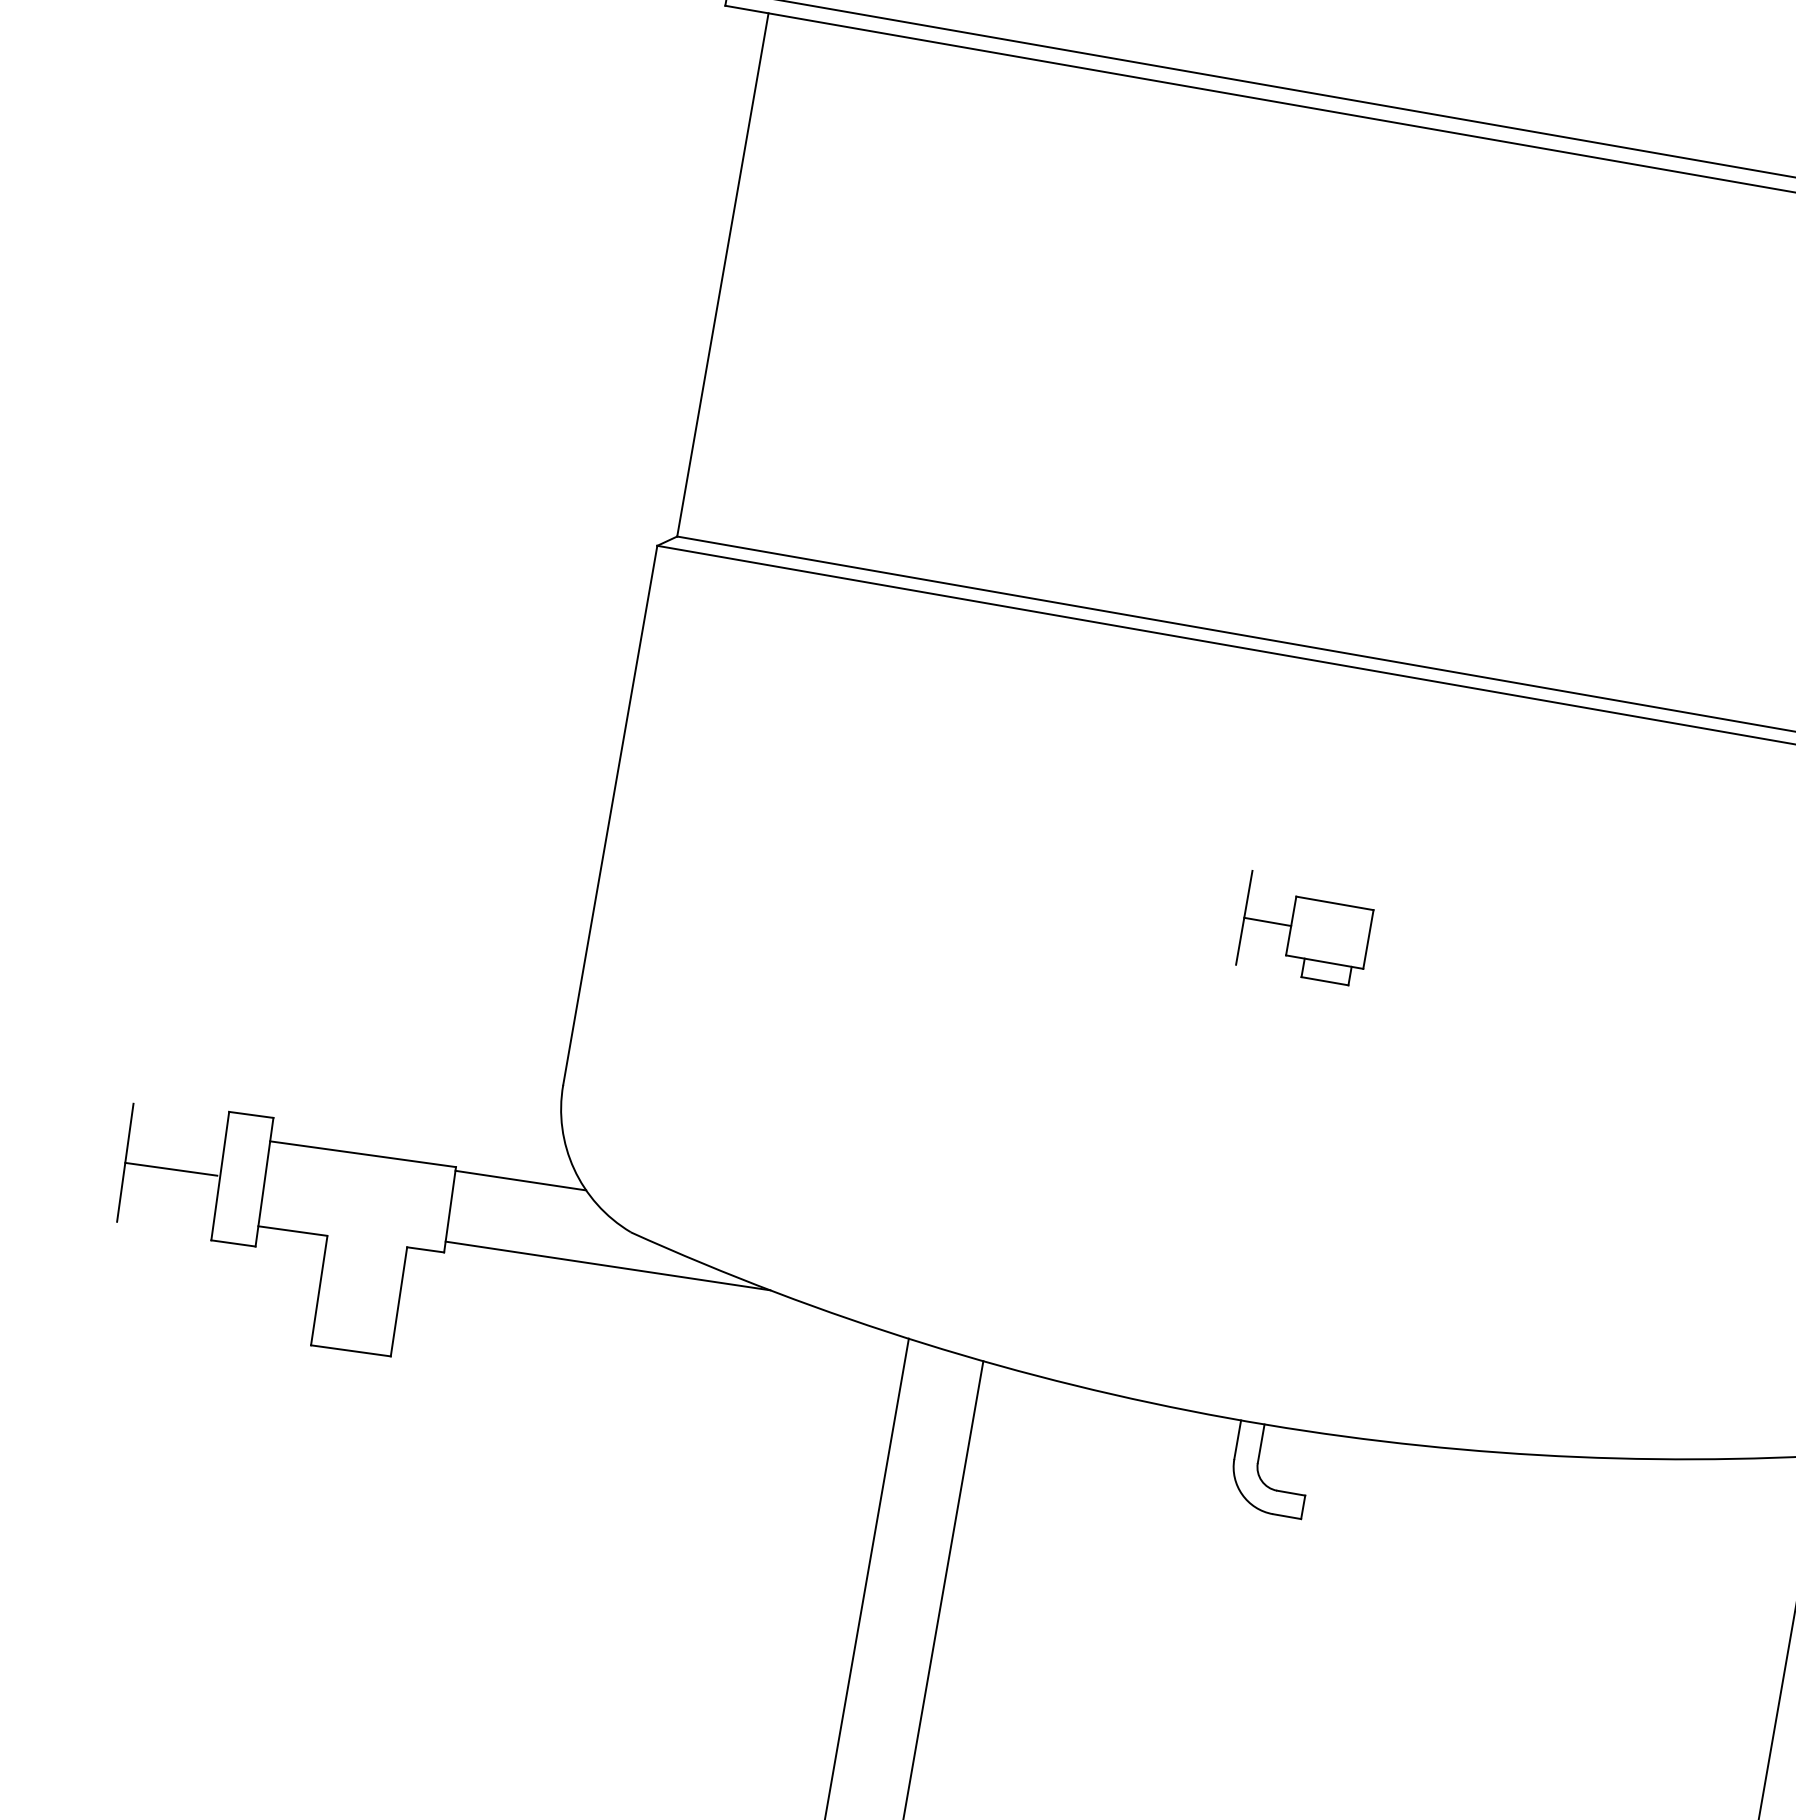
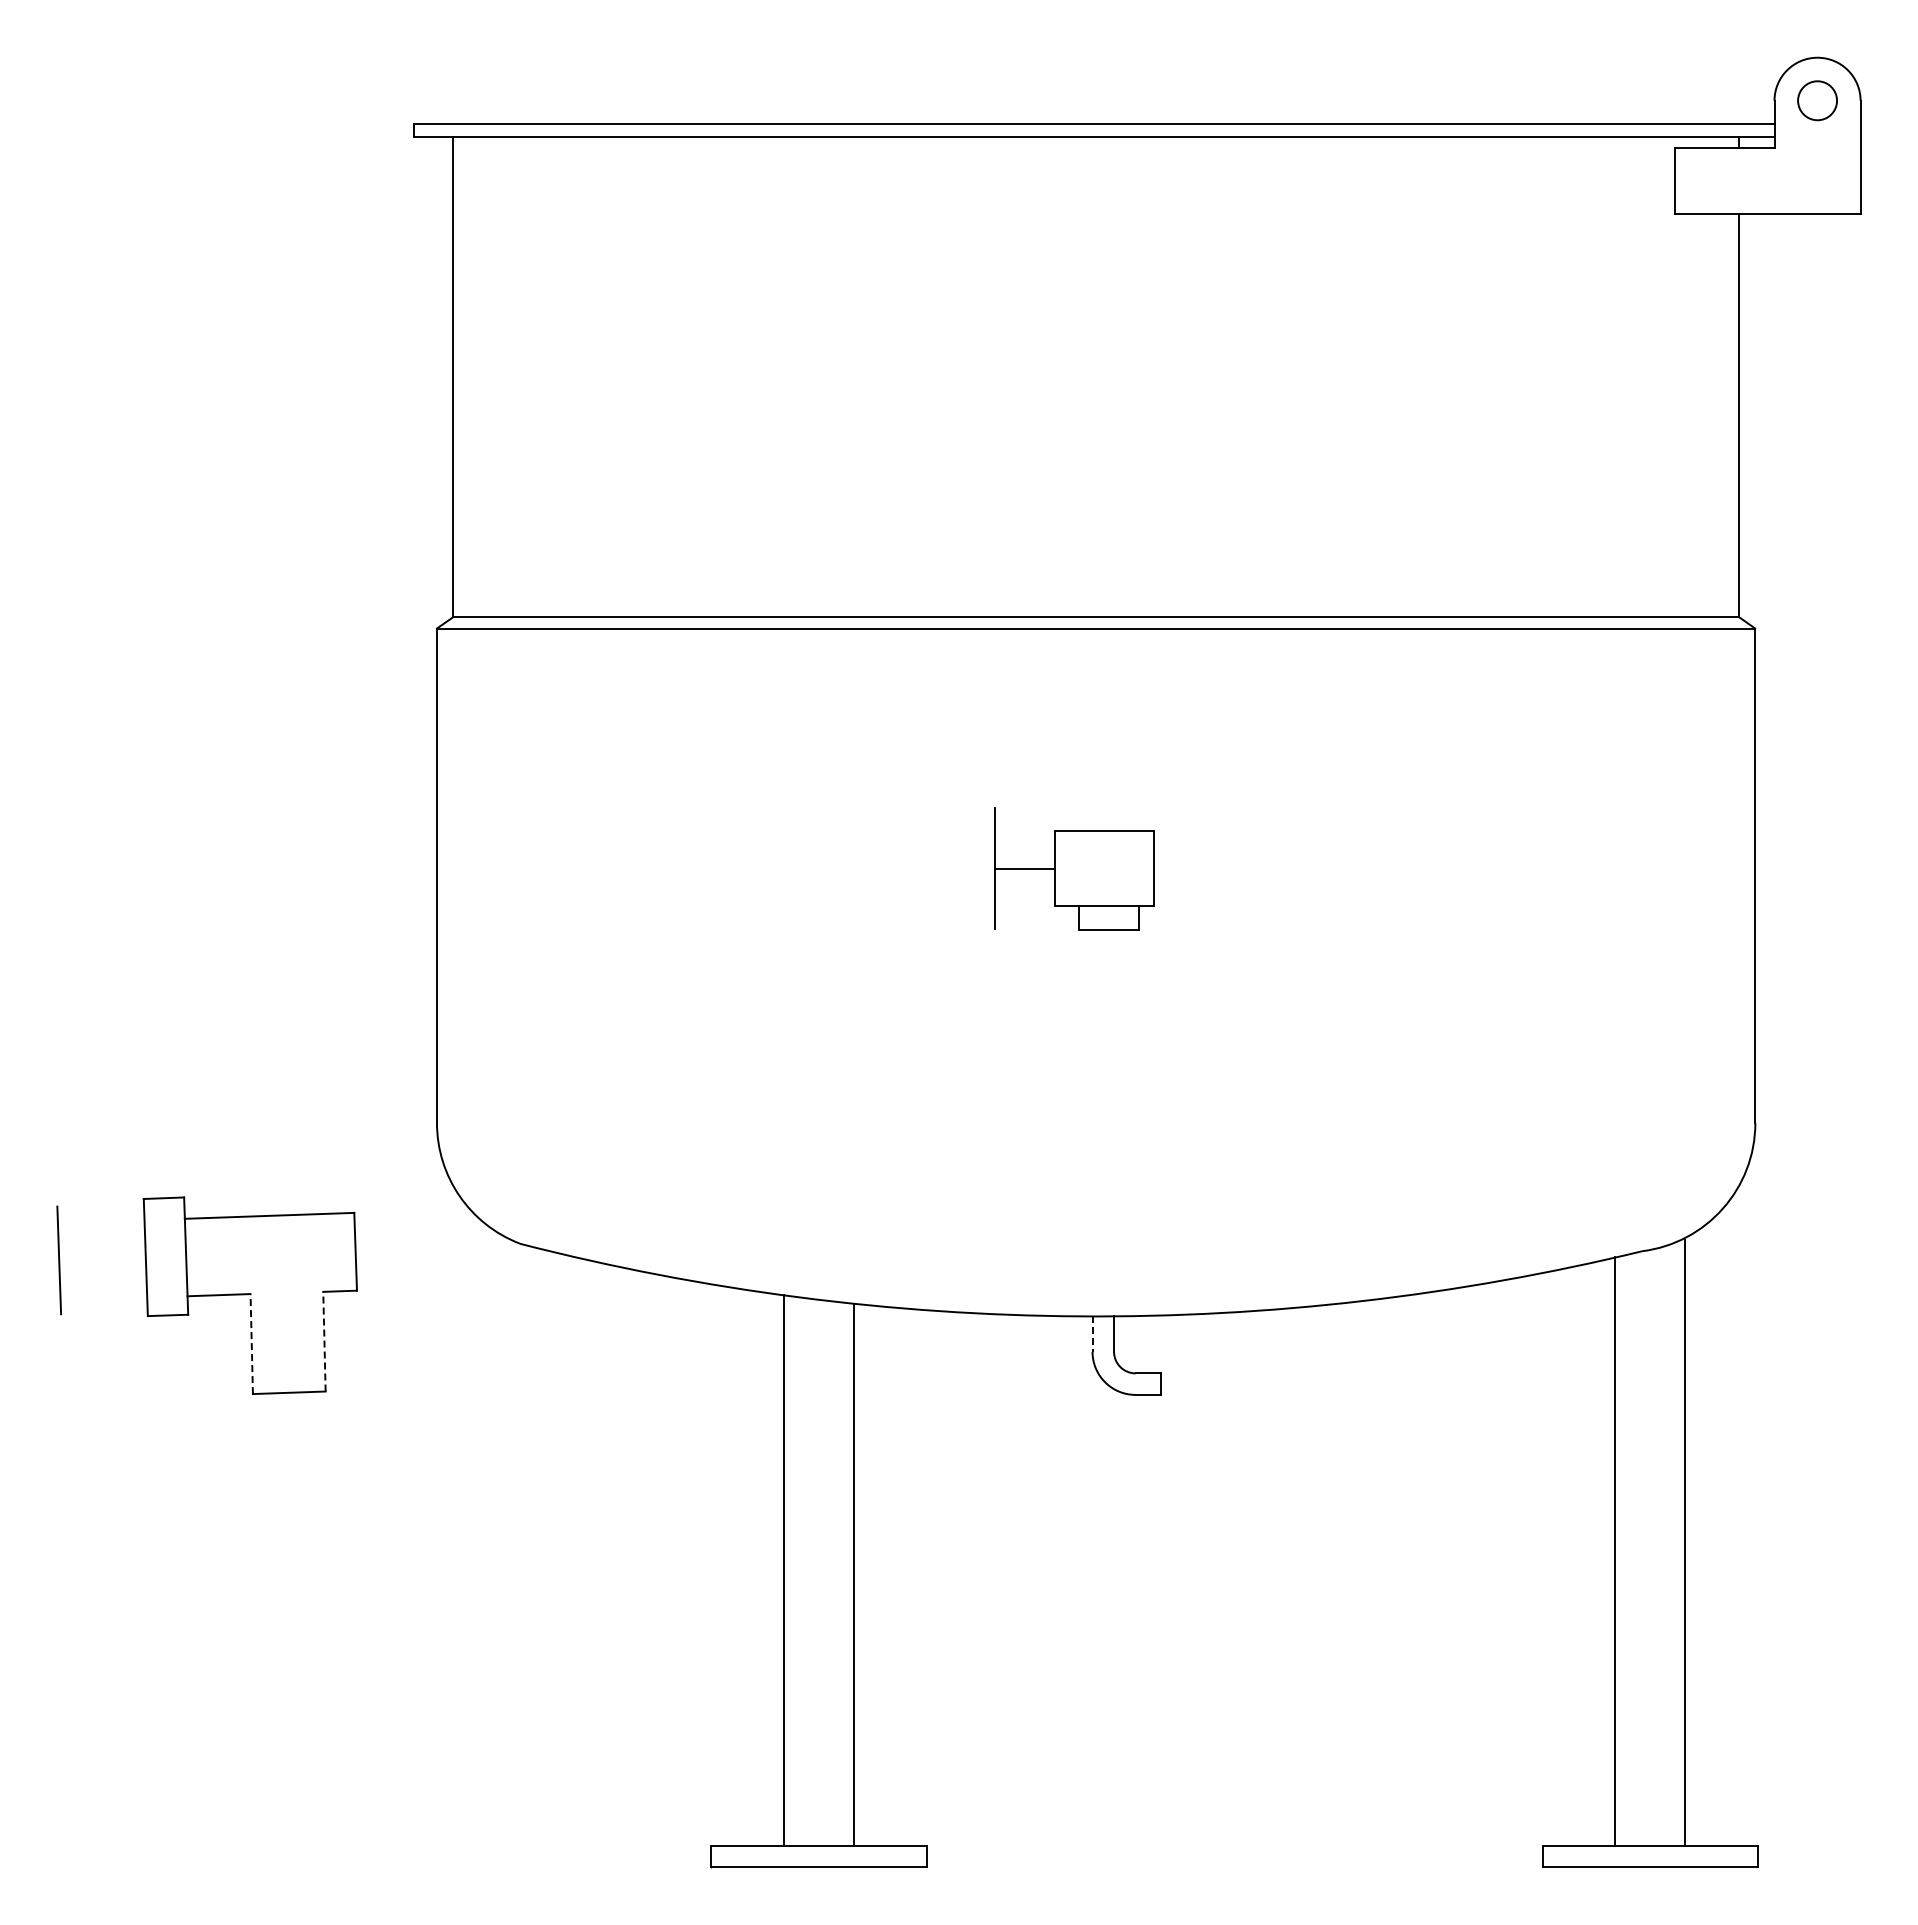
part: (1305, 928) -> (1073, 868), size x1.4
line: (171, 1168) -> (101, 1258), removed
line: (520, 1180) -> (413, 1214), removed
line: (607, 1265) -> (504, 1276), removed
line: (318, 1291) -> (251, 1344), solid -> dashed
line: (399, 1301) -> (324, 1341), solid -> dashed
line: (1237, 1440) -> (1092, 1334), solid -> dashed

